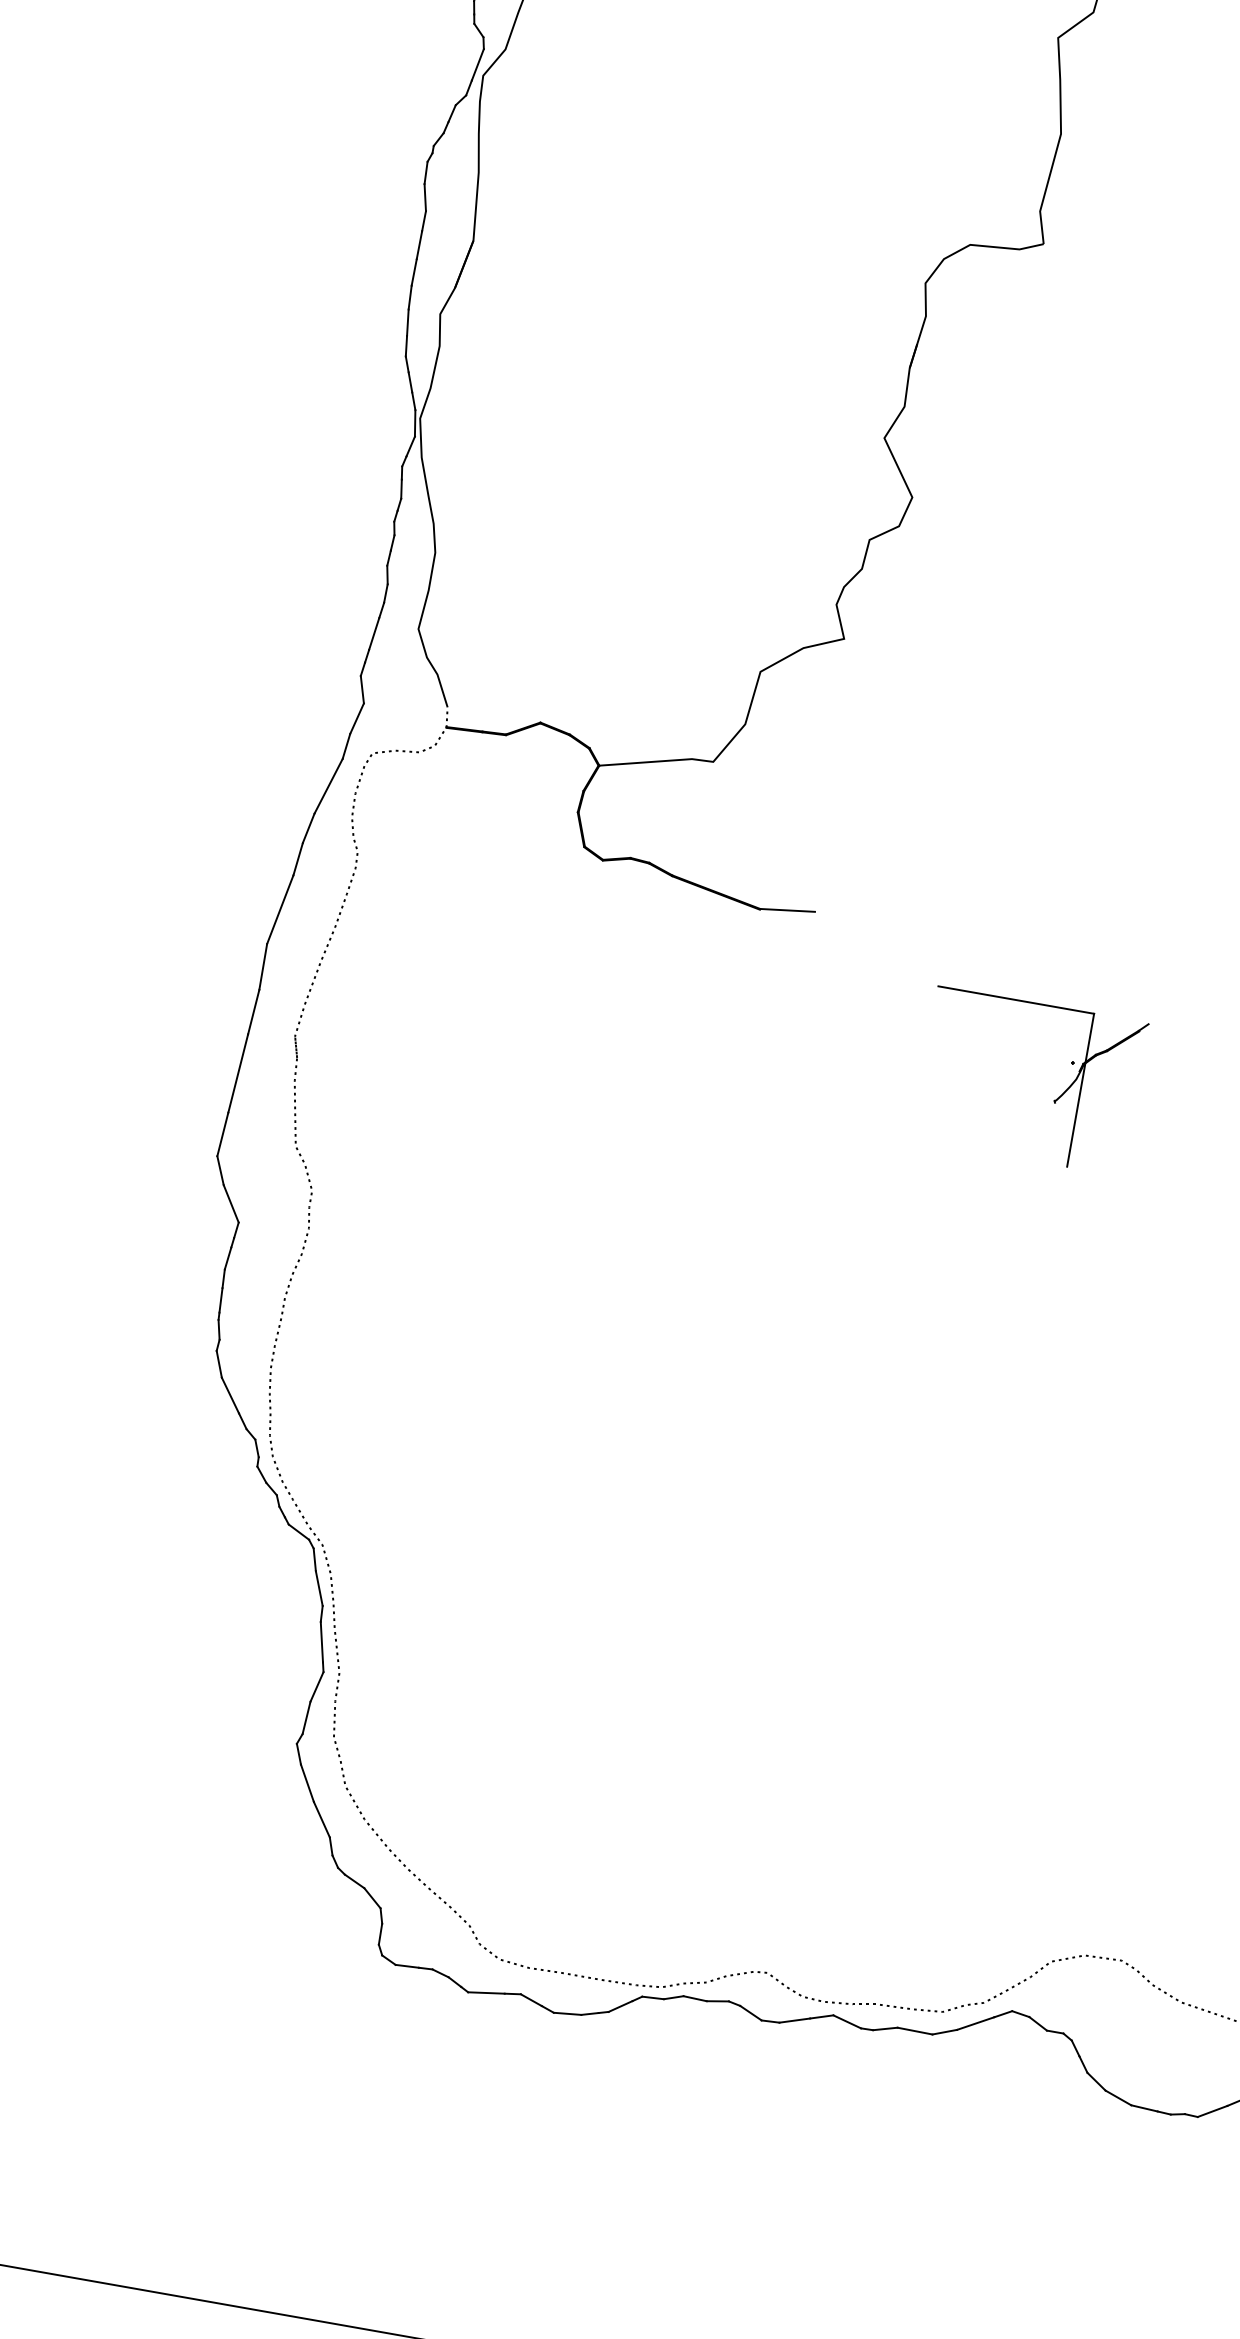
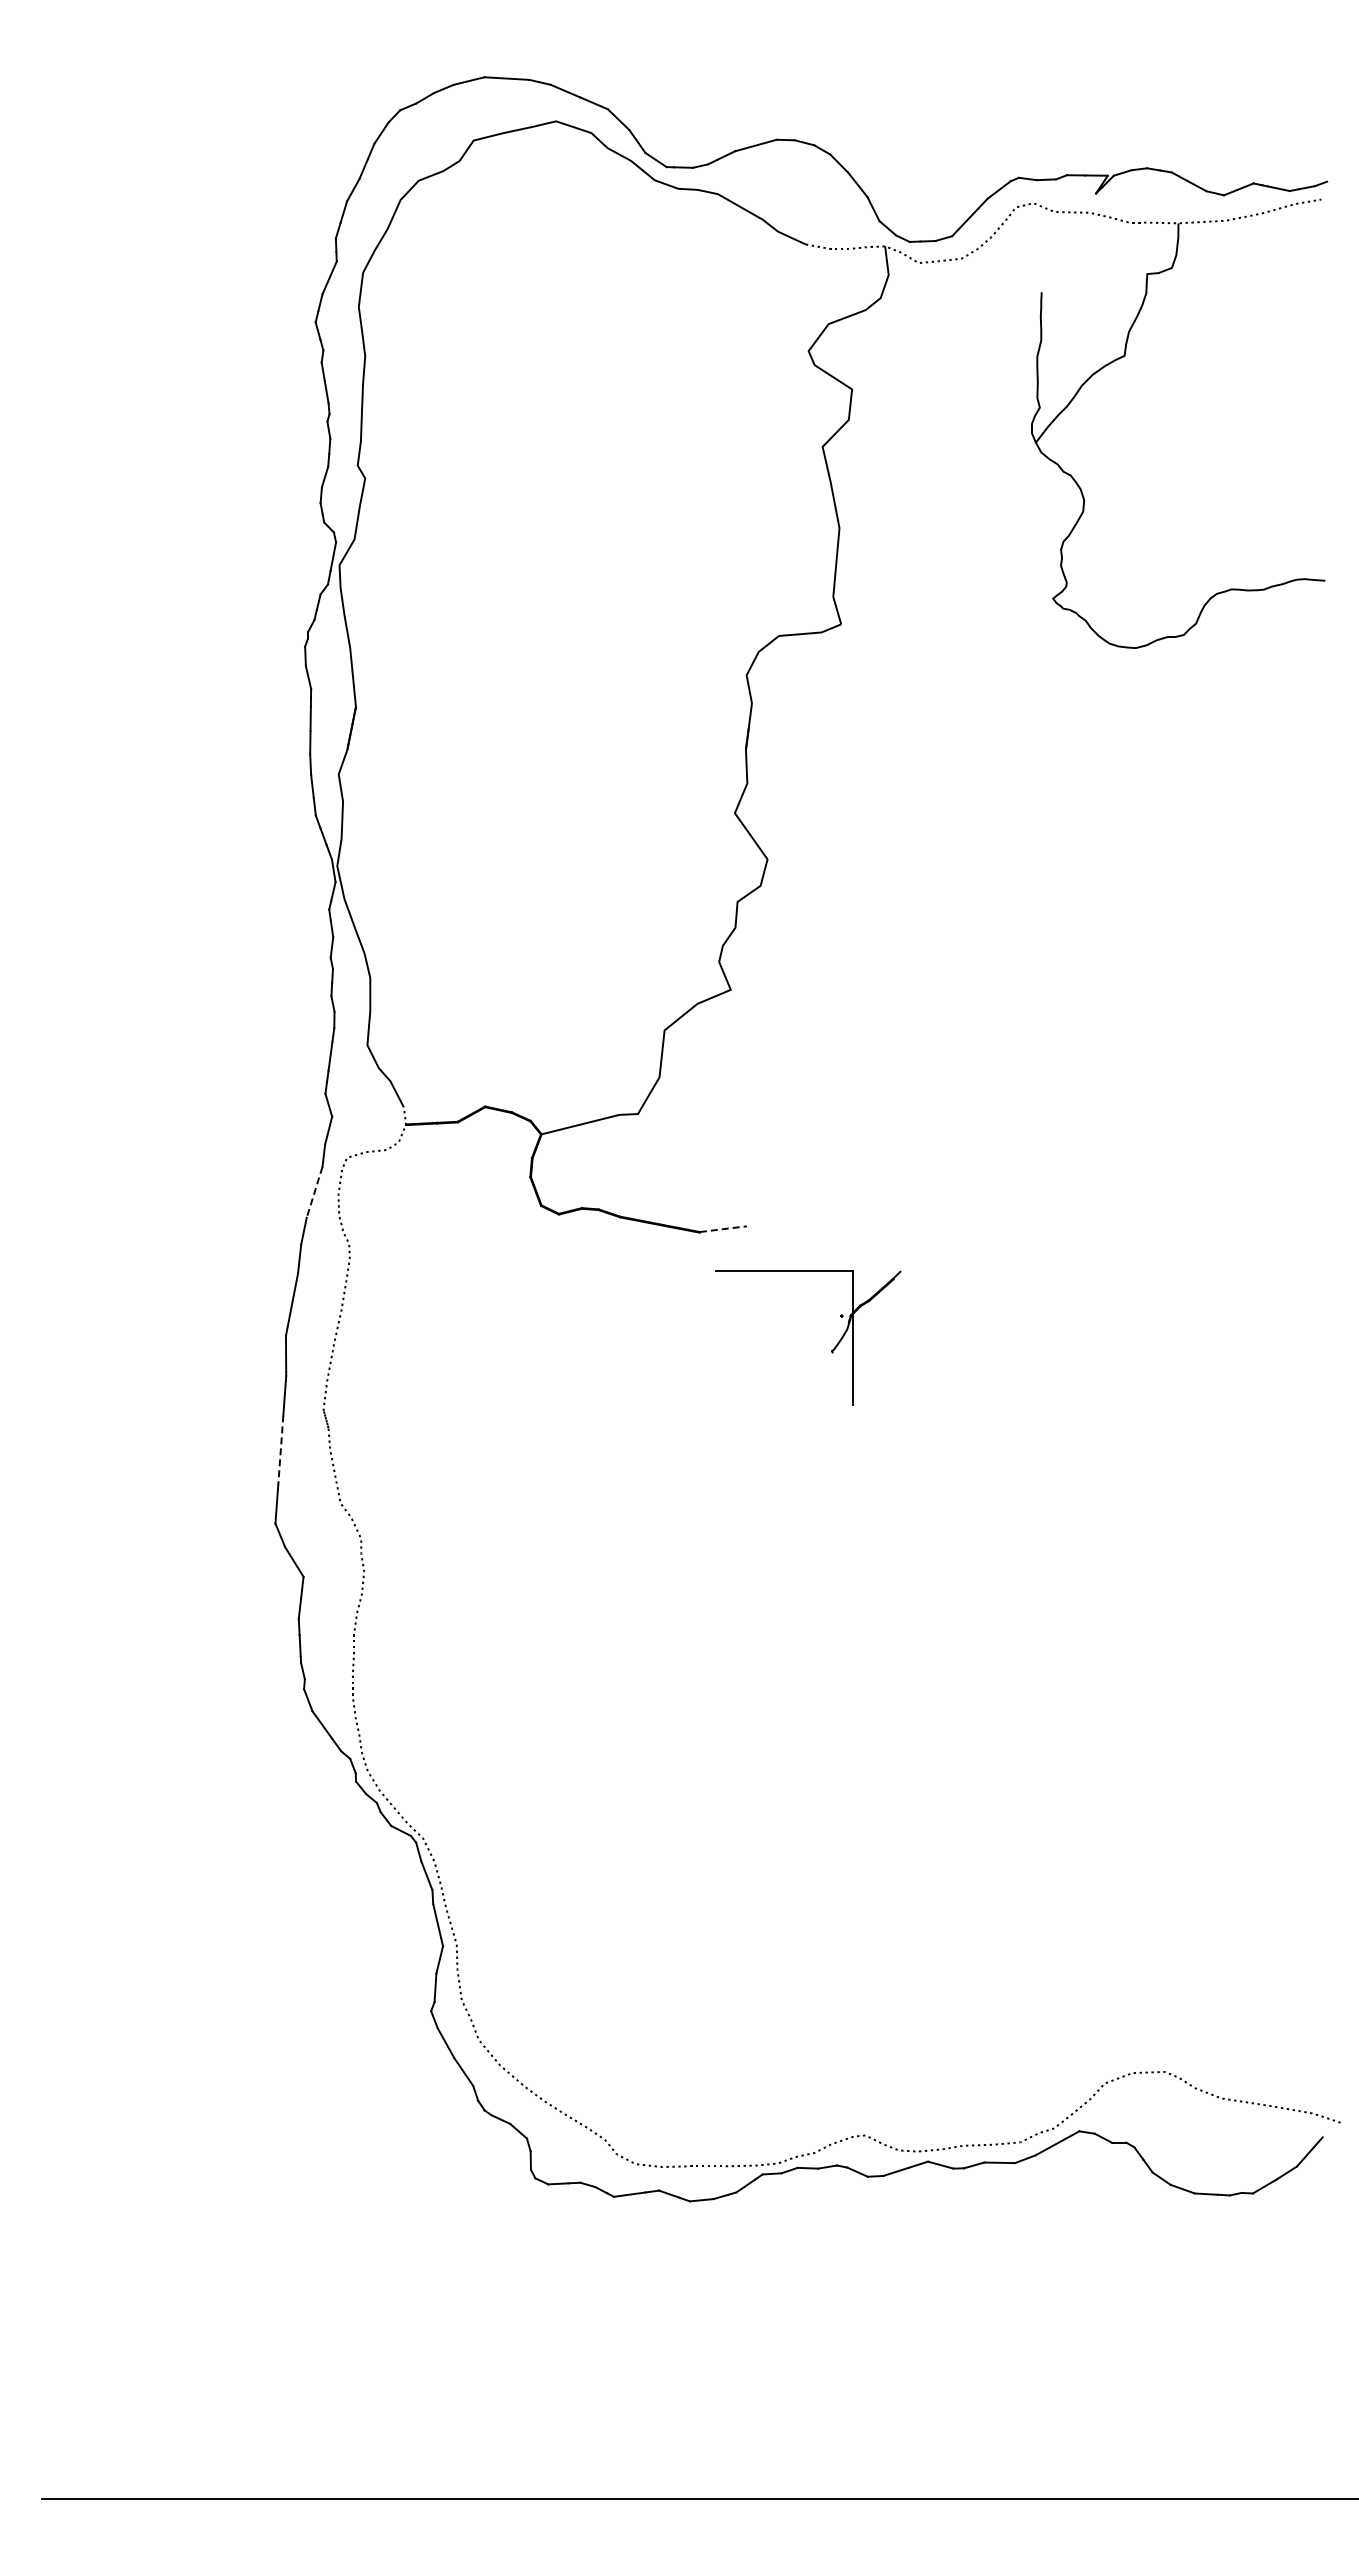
line: (328, 786) -> (314, 1192), solid -> dashed
line: (787, 910) -> (723, 1229), solid -> dashed
line: (237, 1073) -> (280, 1450), solid -> dashed
part: (1054, 1100) -> (831, 1350), moved

